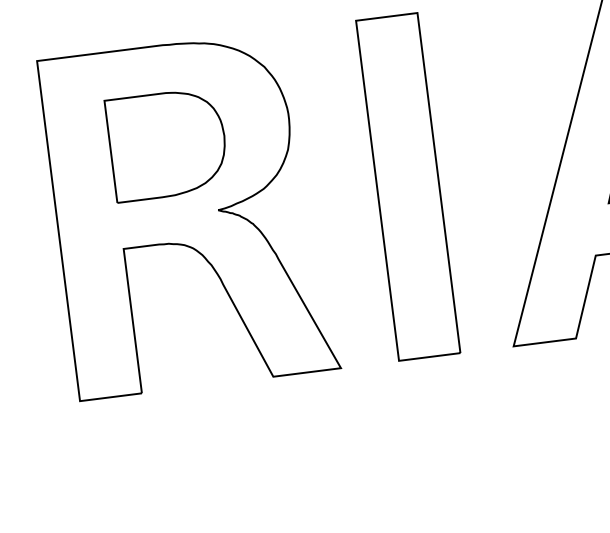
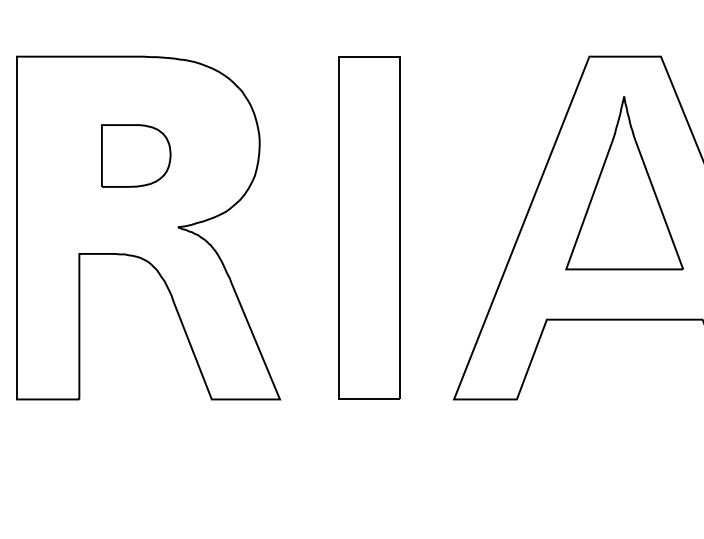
part: (168, 144) -> (136, 155), size x0.6

